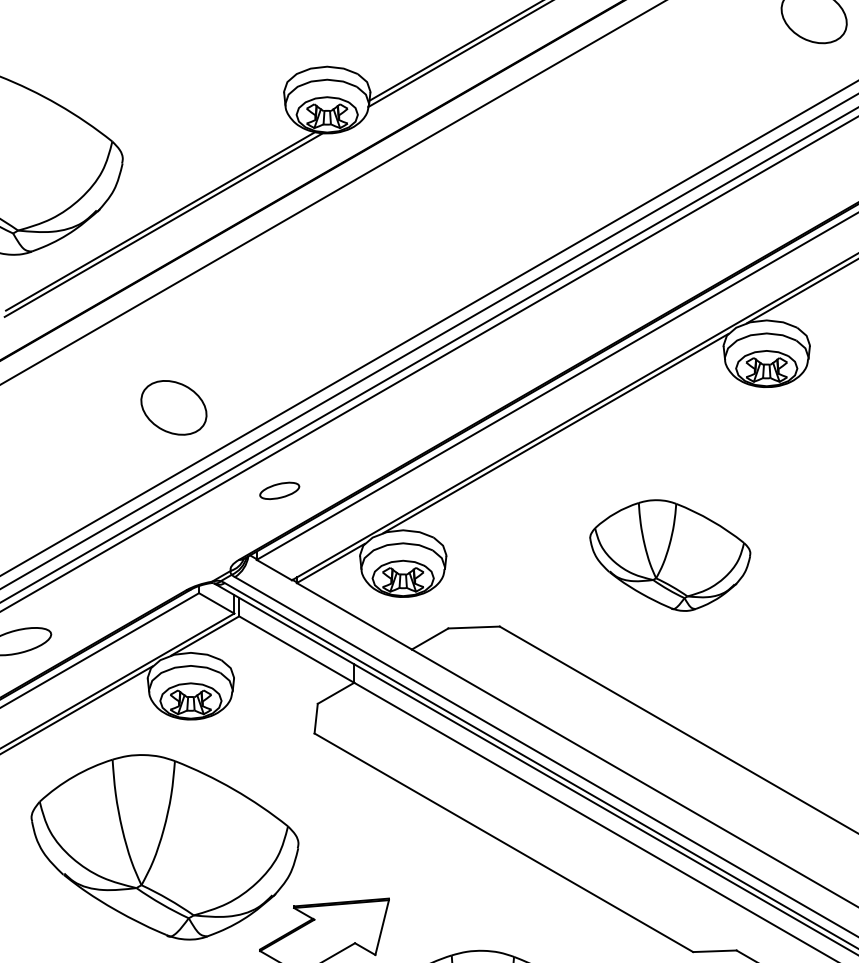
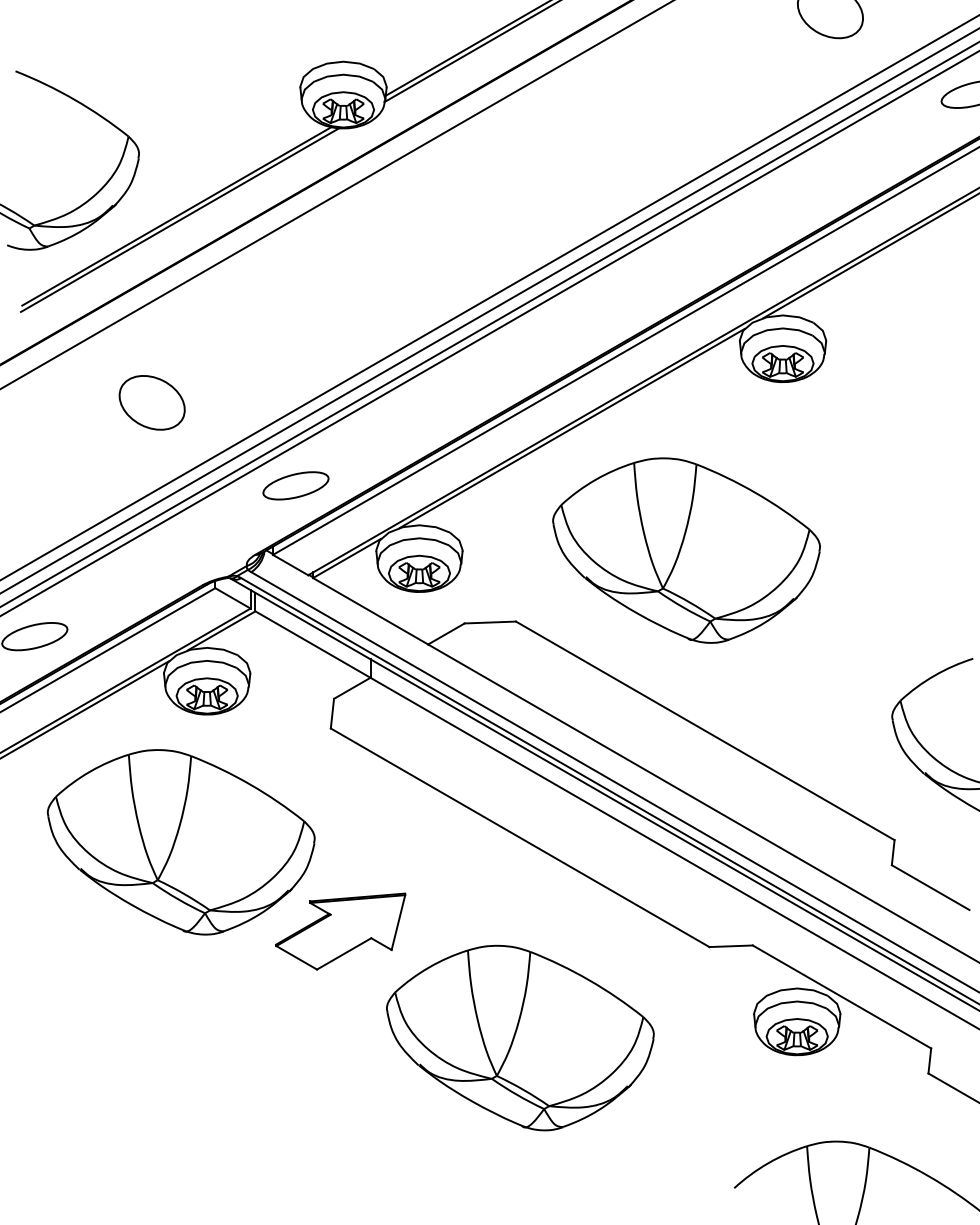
part: (173, 407) -> (151, 402), moved
part: (279, 490) -> (295, 485), size x1.67
part: (670, 555) -> (686, 550), size x1.67

